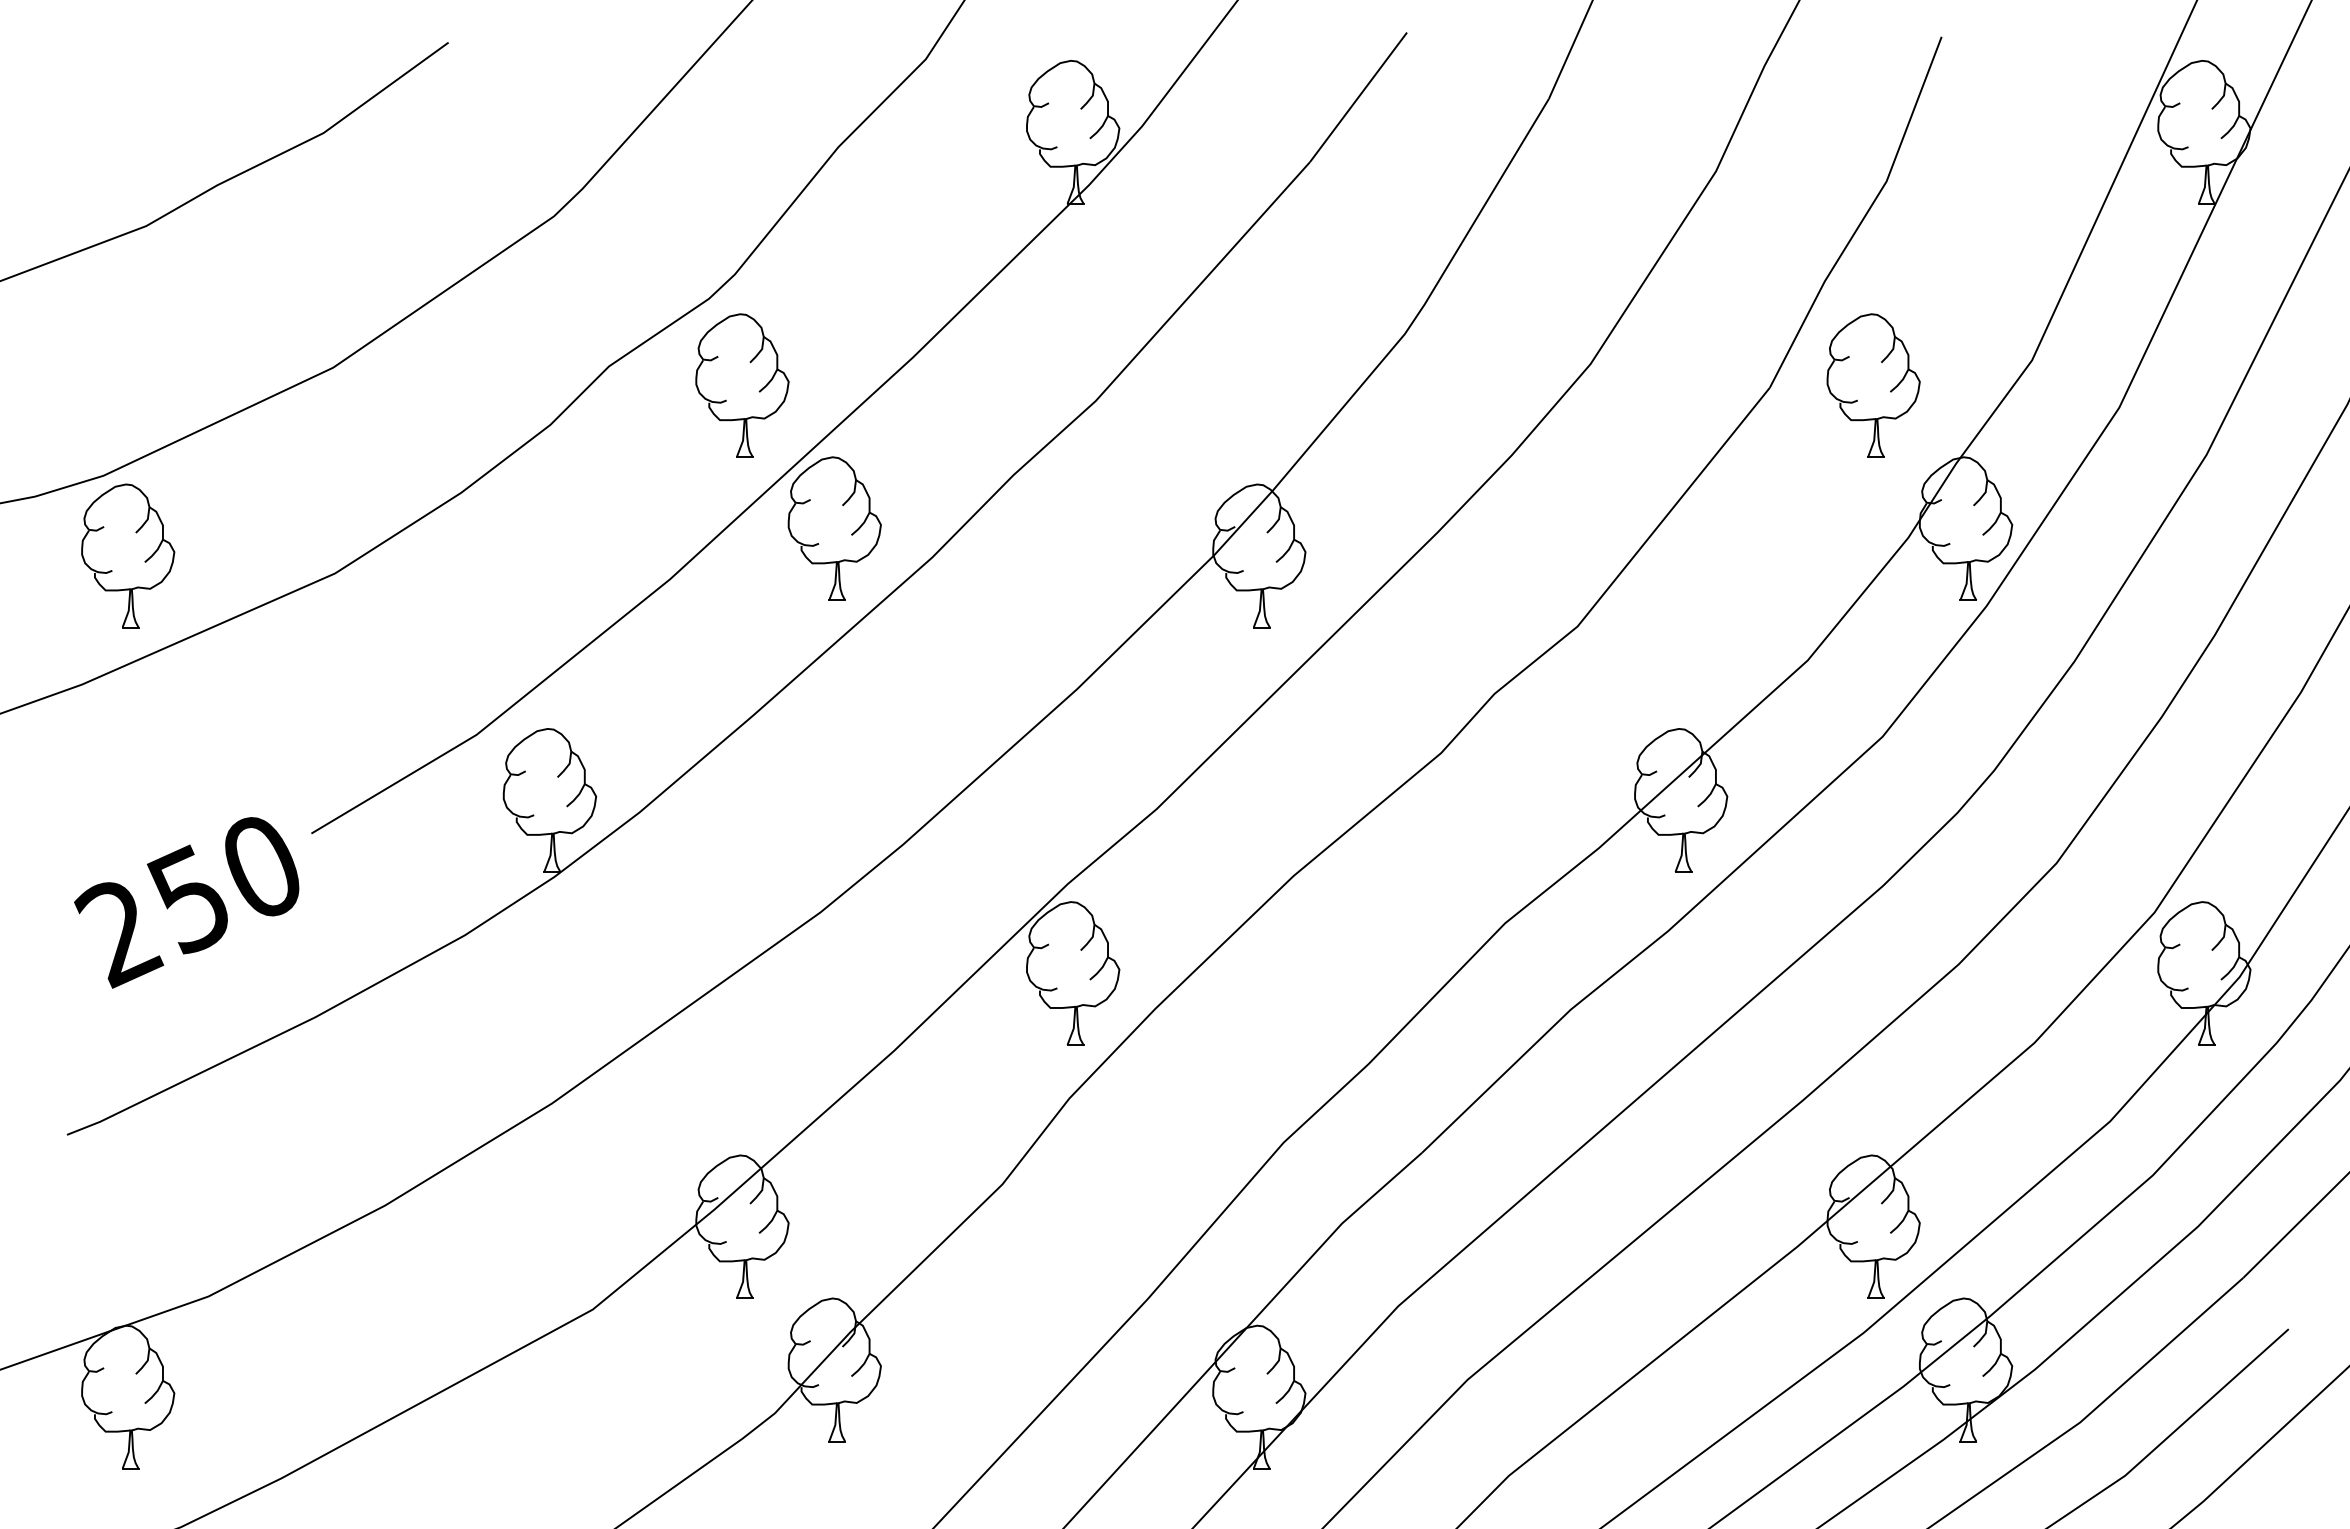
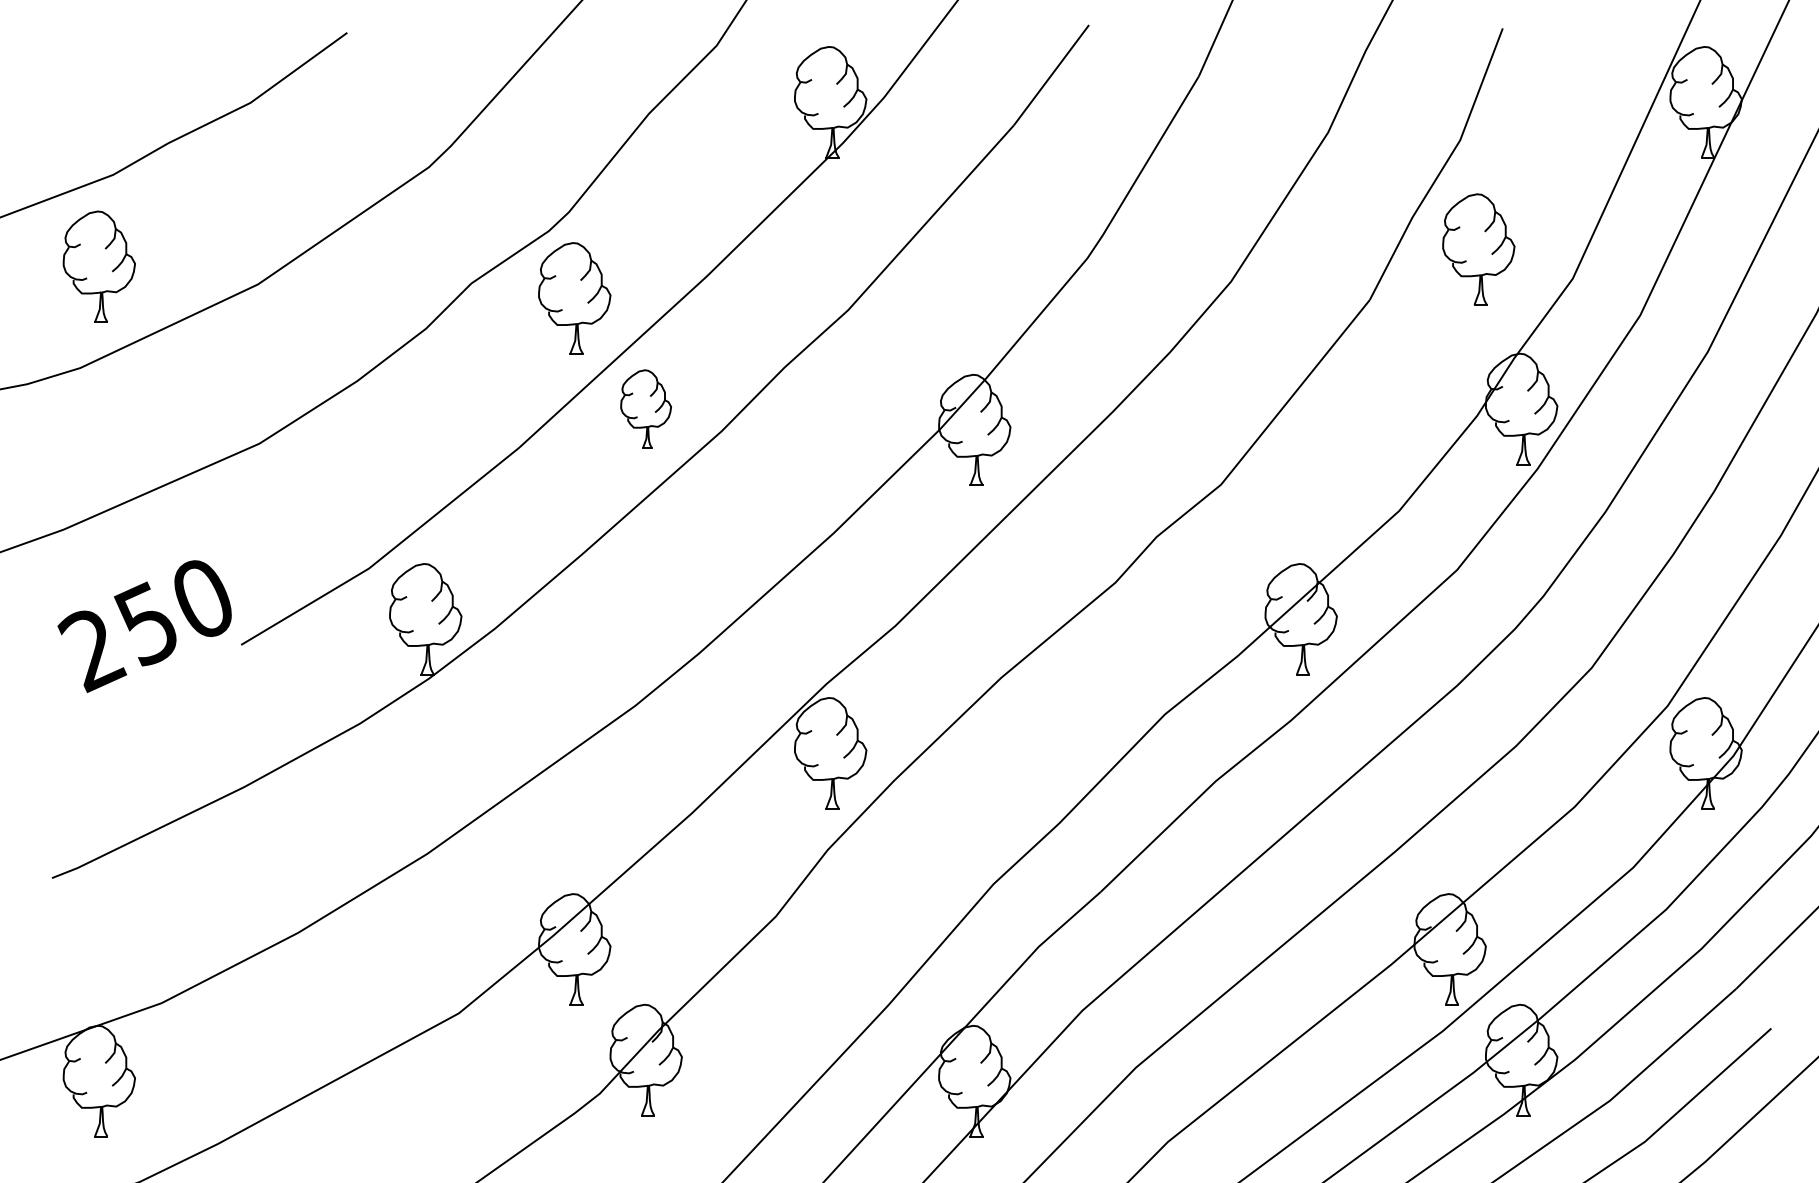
part: (1873, 385) -> (1478, 249), moved
part: (834, 528) -> (645, 408), size x0.7
part: (128, 555) -> (99, 266), moved
text: (186, 902) -> (144, 626), moved

